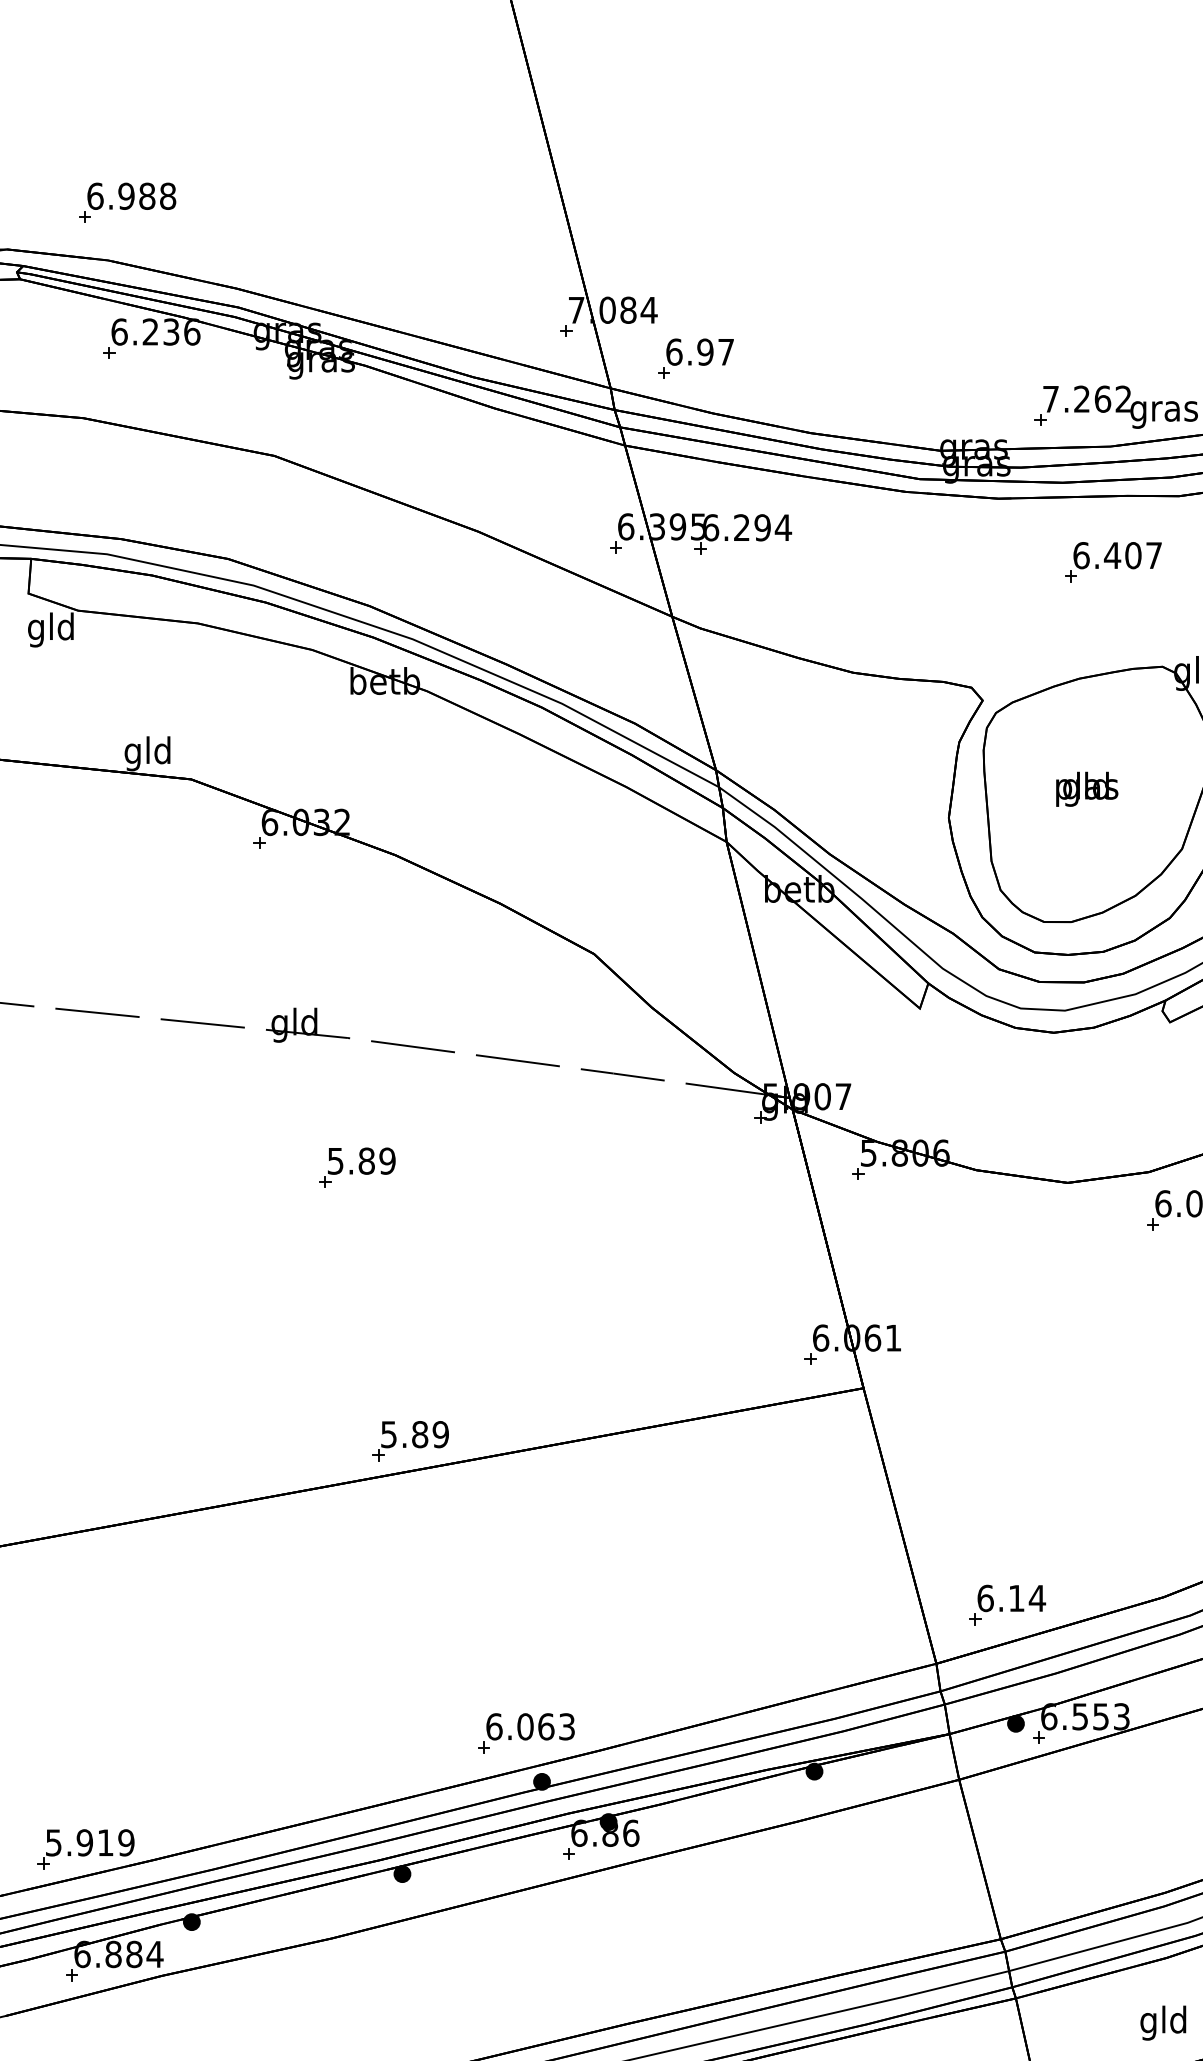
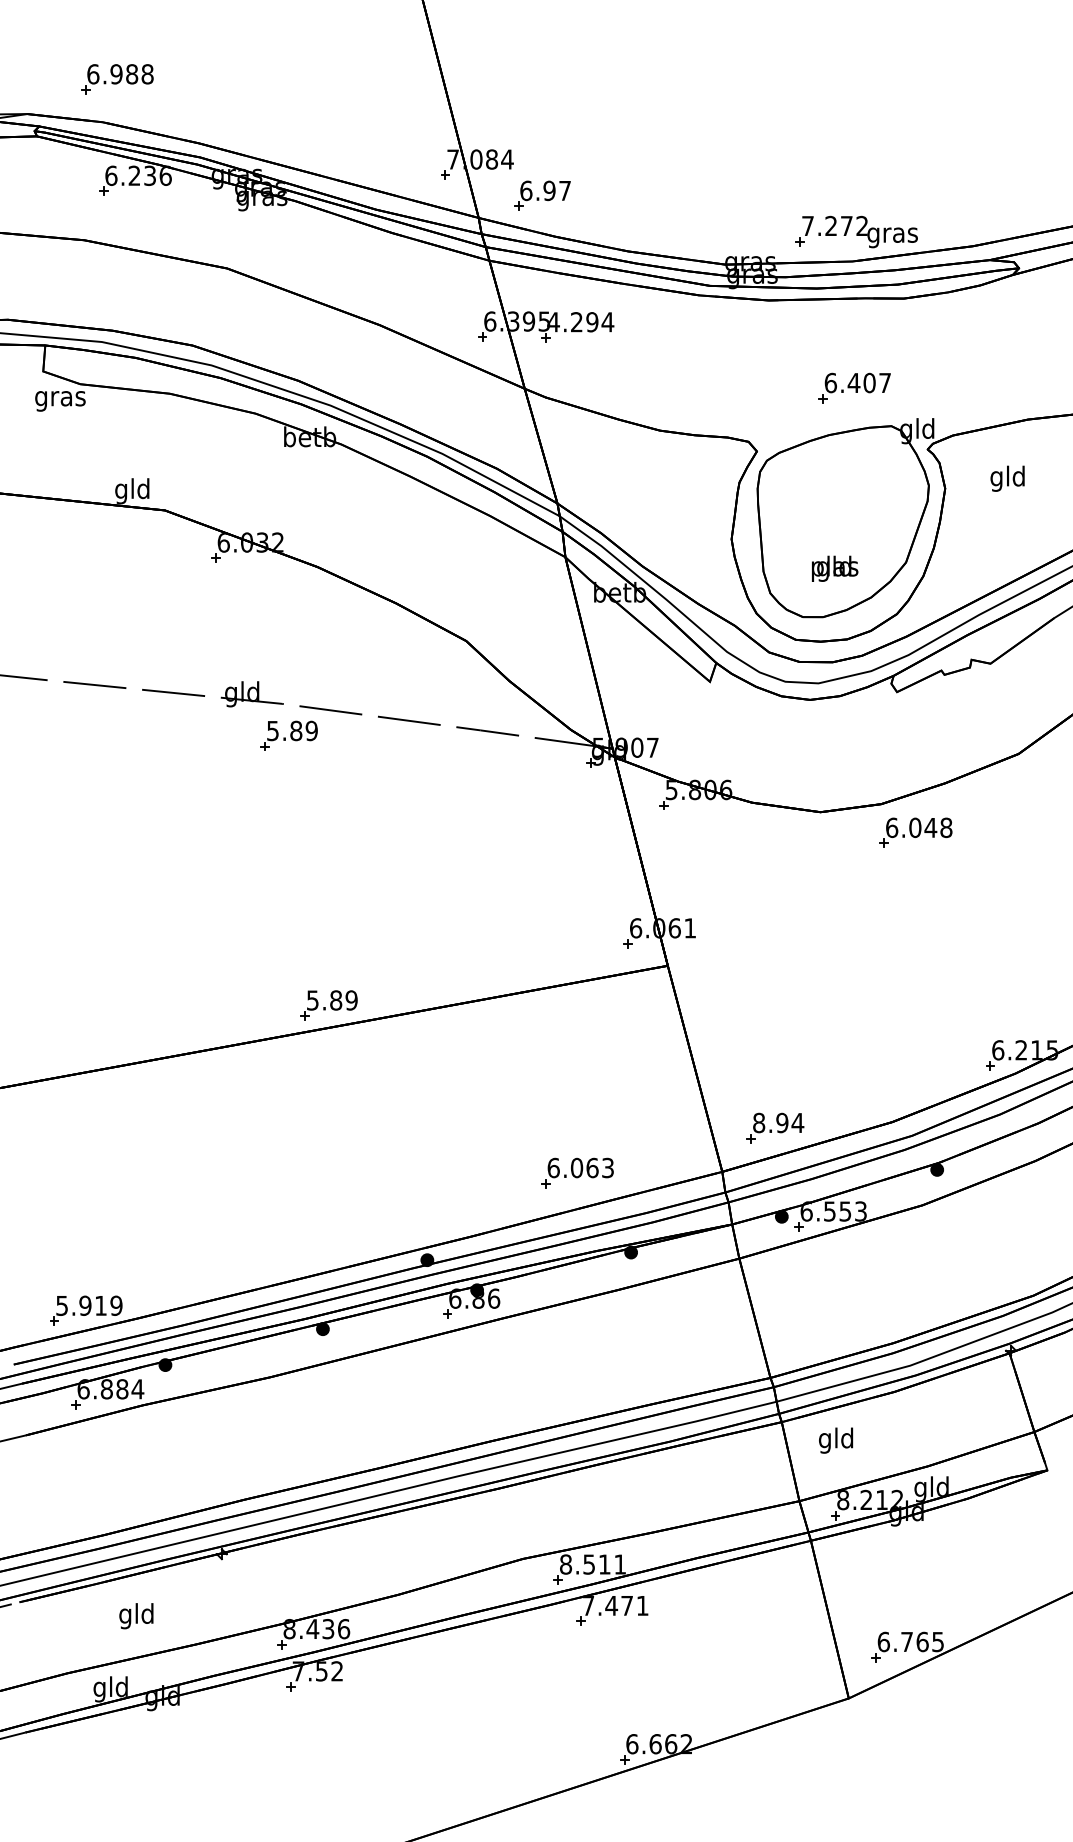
text: (1102, 398) -> (846, 225), 7.262 -> 7.272
text: (710, 528) -> (553, 322), 6.294 -> 4.294
part: (1113, 561) -> (854, 387), moved
text: (51, 629) -> (60, 398), gld -> gras
text: (1087, 788) -> (835, 568), moved
part: (356, 1167) -> (288, 735), moved
text: (1000, 1597) -> (770, 1122), 6.14 -> 8.94
part: (526, 1732) -> (577, 1172), moved
text: (1163, 2022) -> (836, 1440), moved

